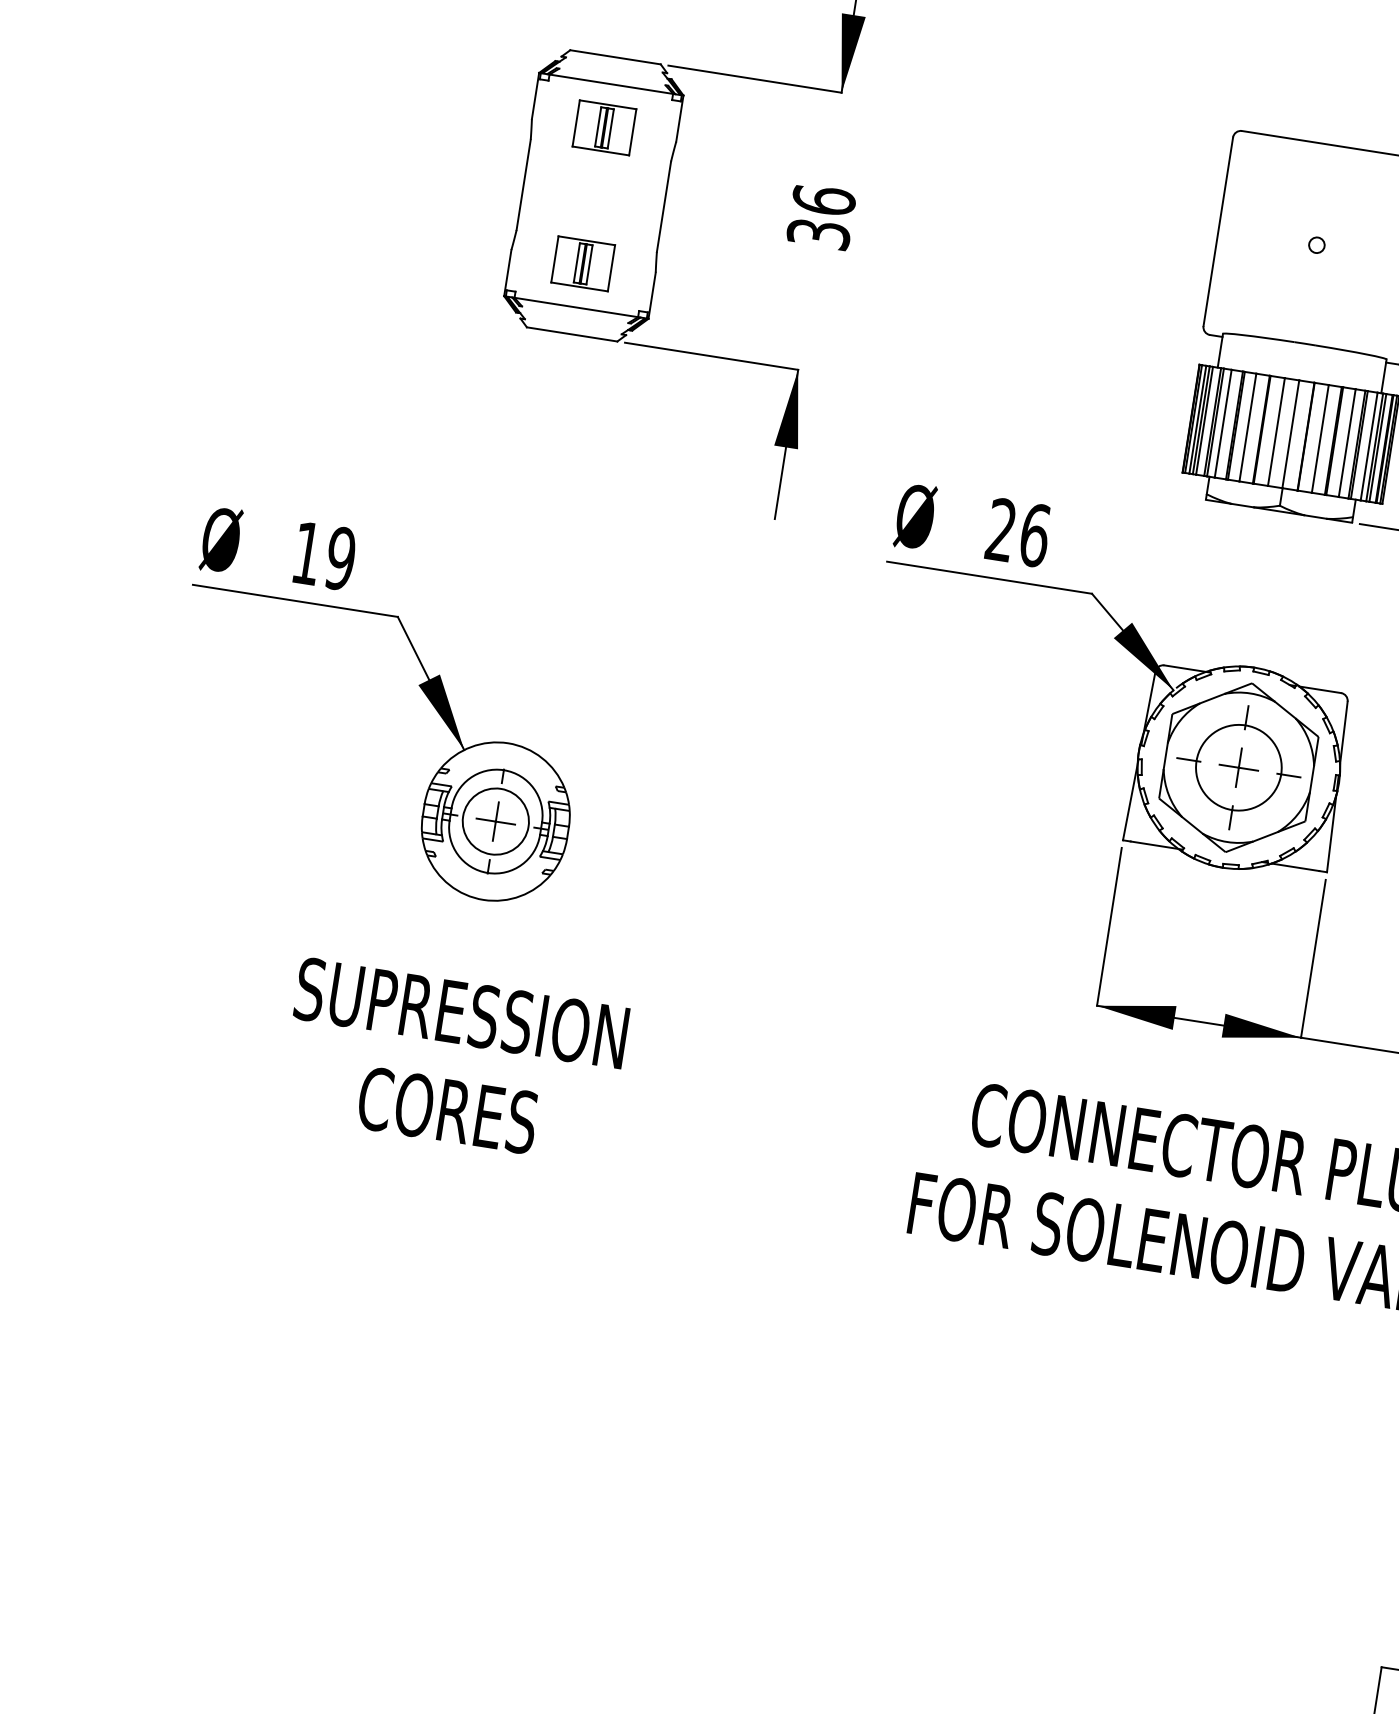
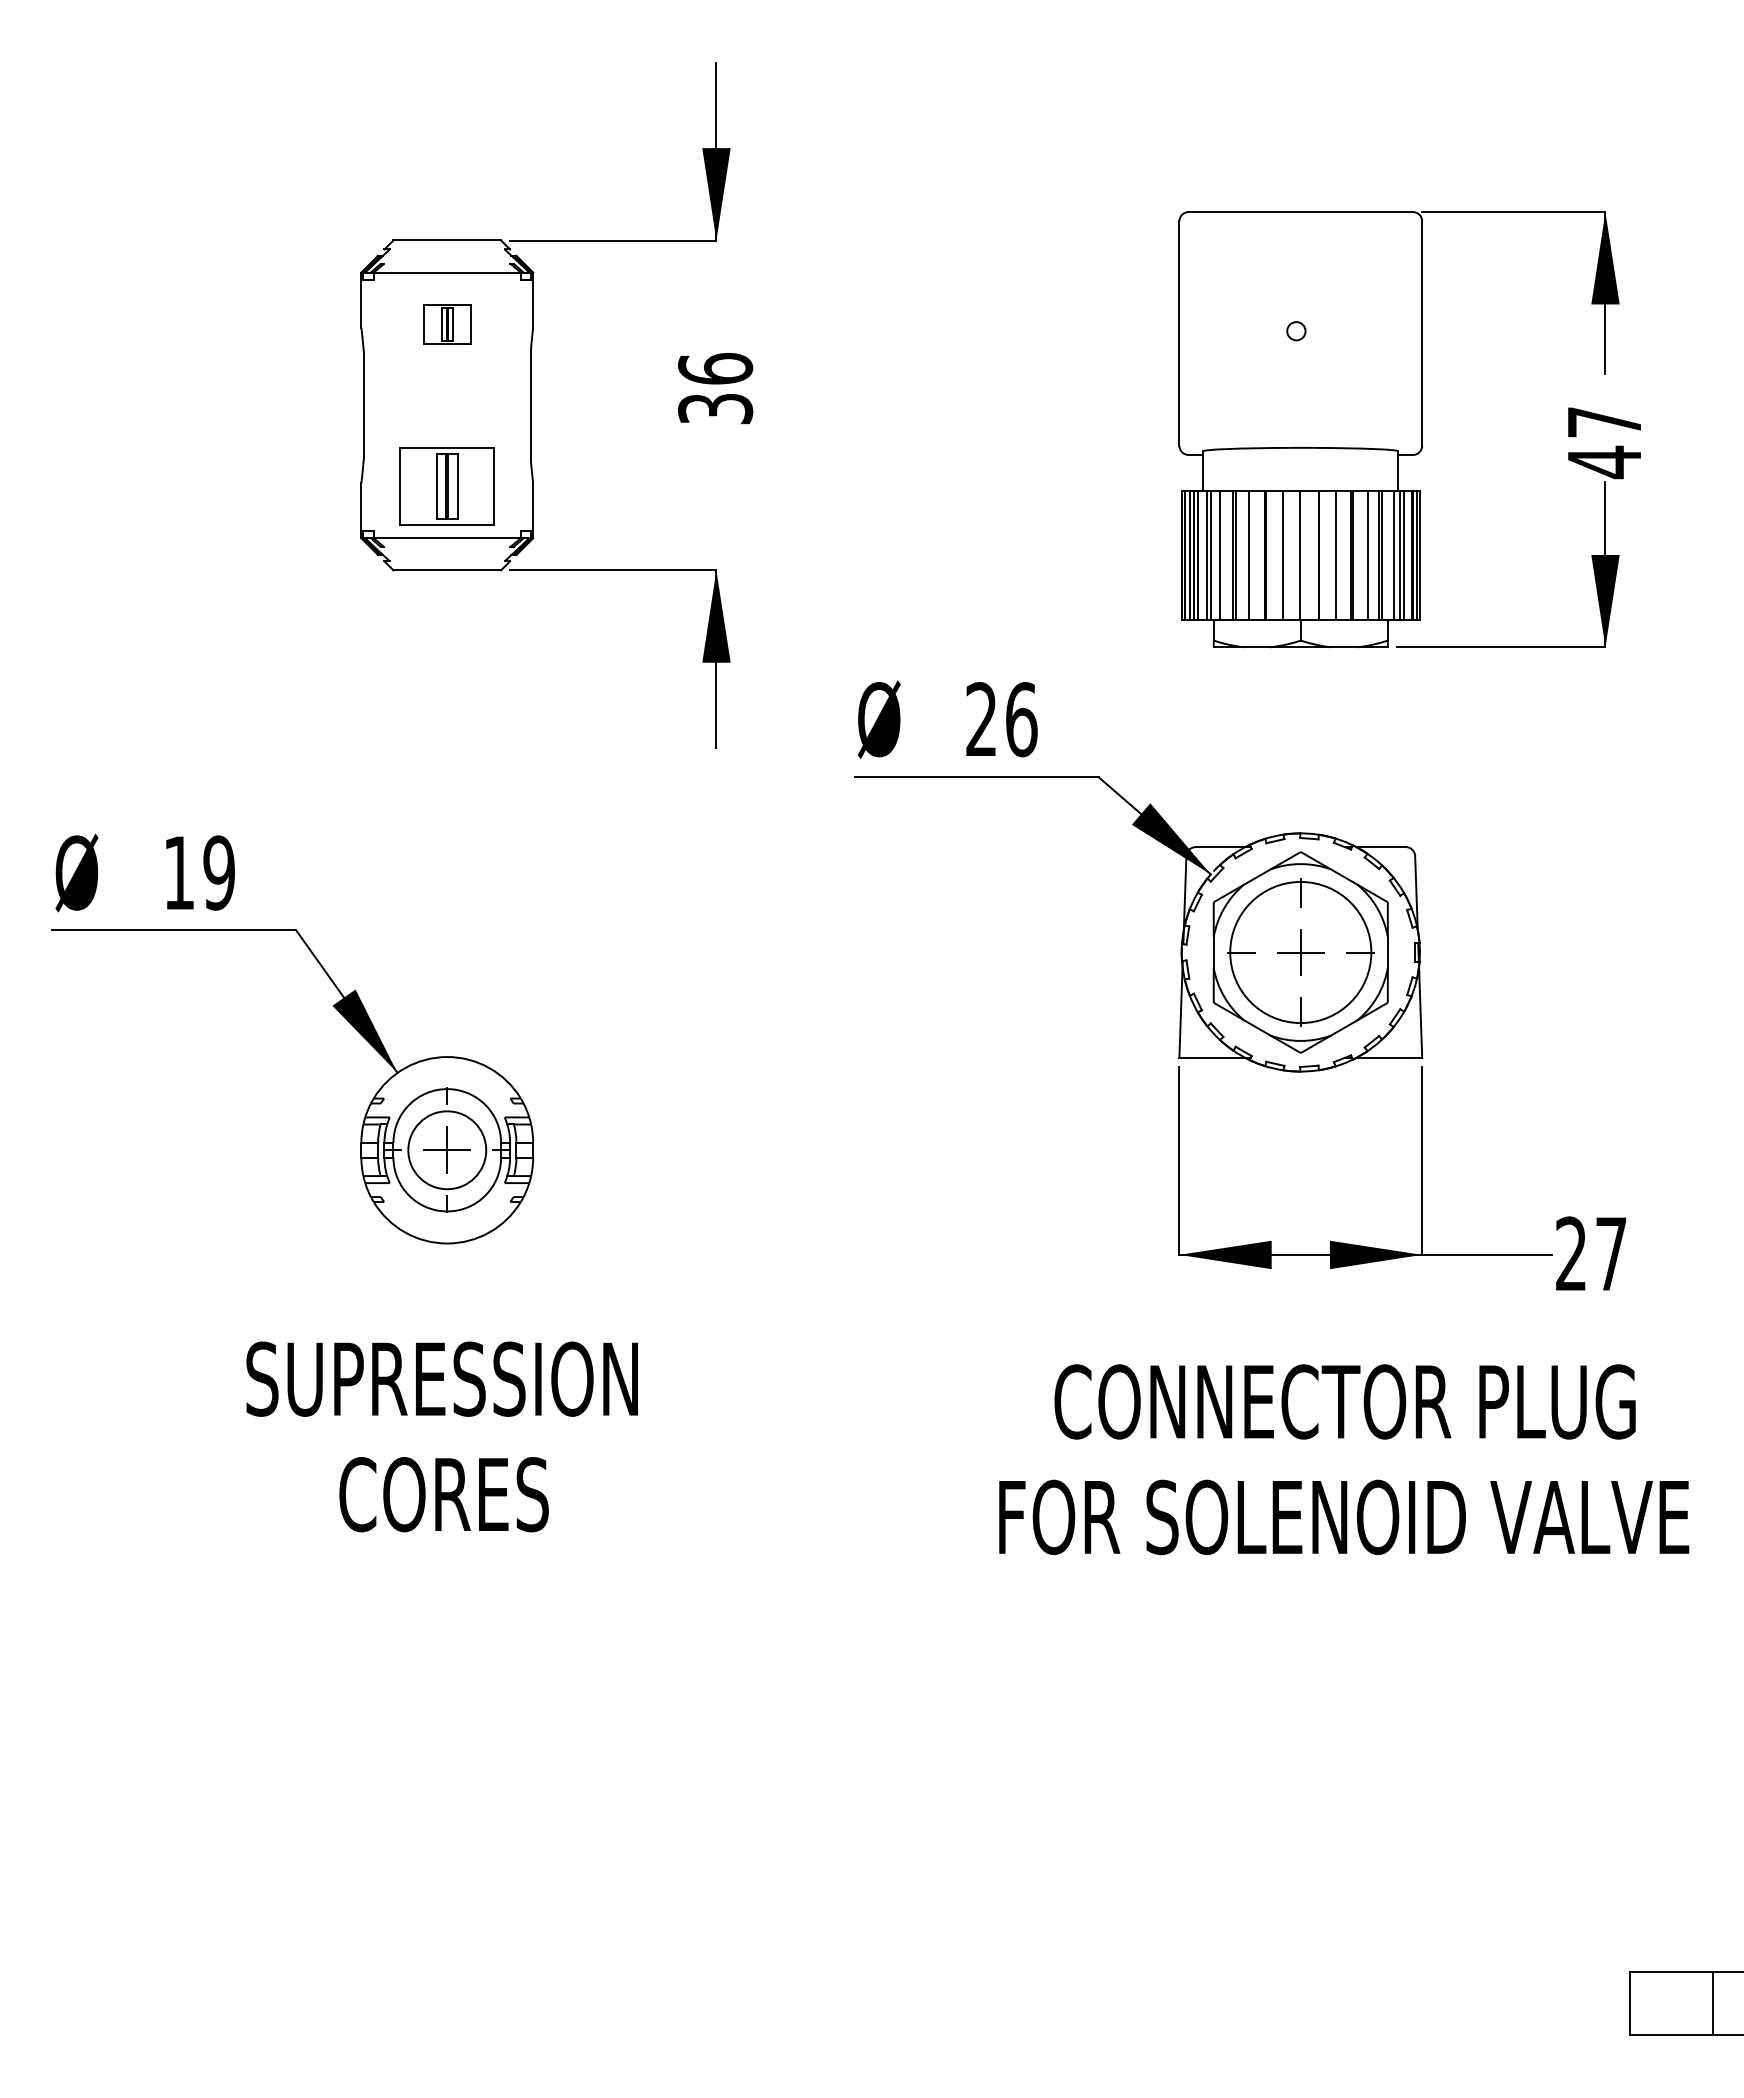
part: (604, 127) -> (447, 324), size x0.7
part: (583, 264) -> (447, 486), size x1.4
circle: (1238, 767) -> (1300, 952), size x1.4

